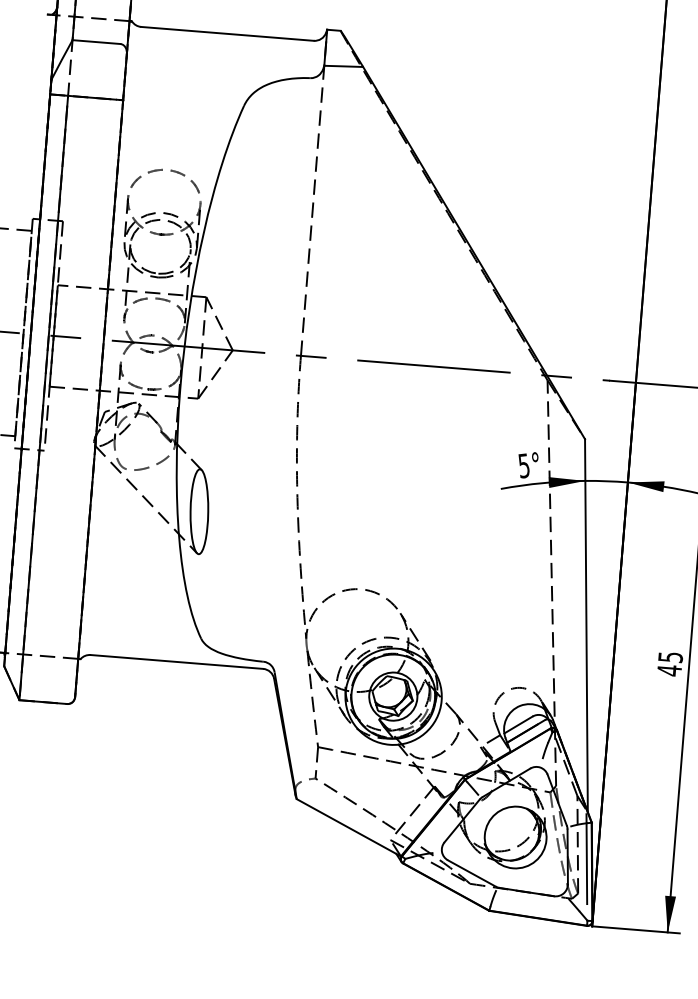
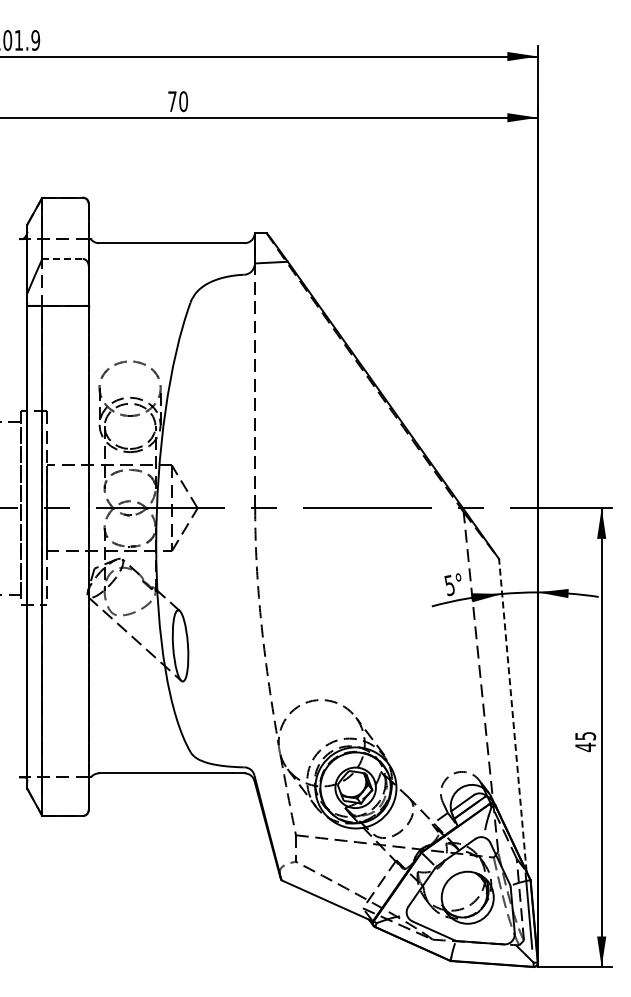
line: (97, 41) -> (63, 258), solid -> dashed
line: (586, 625) -> (512, 715), solid -> dashed

